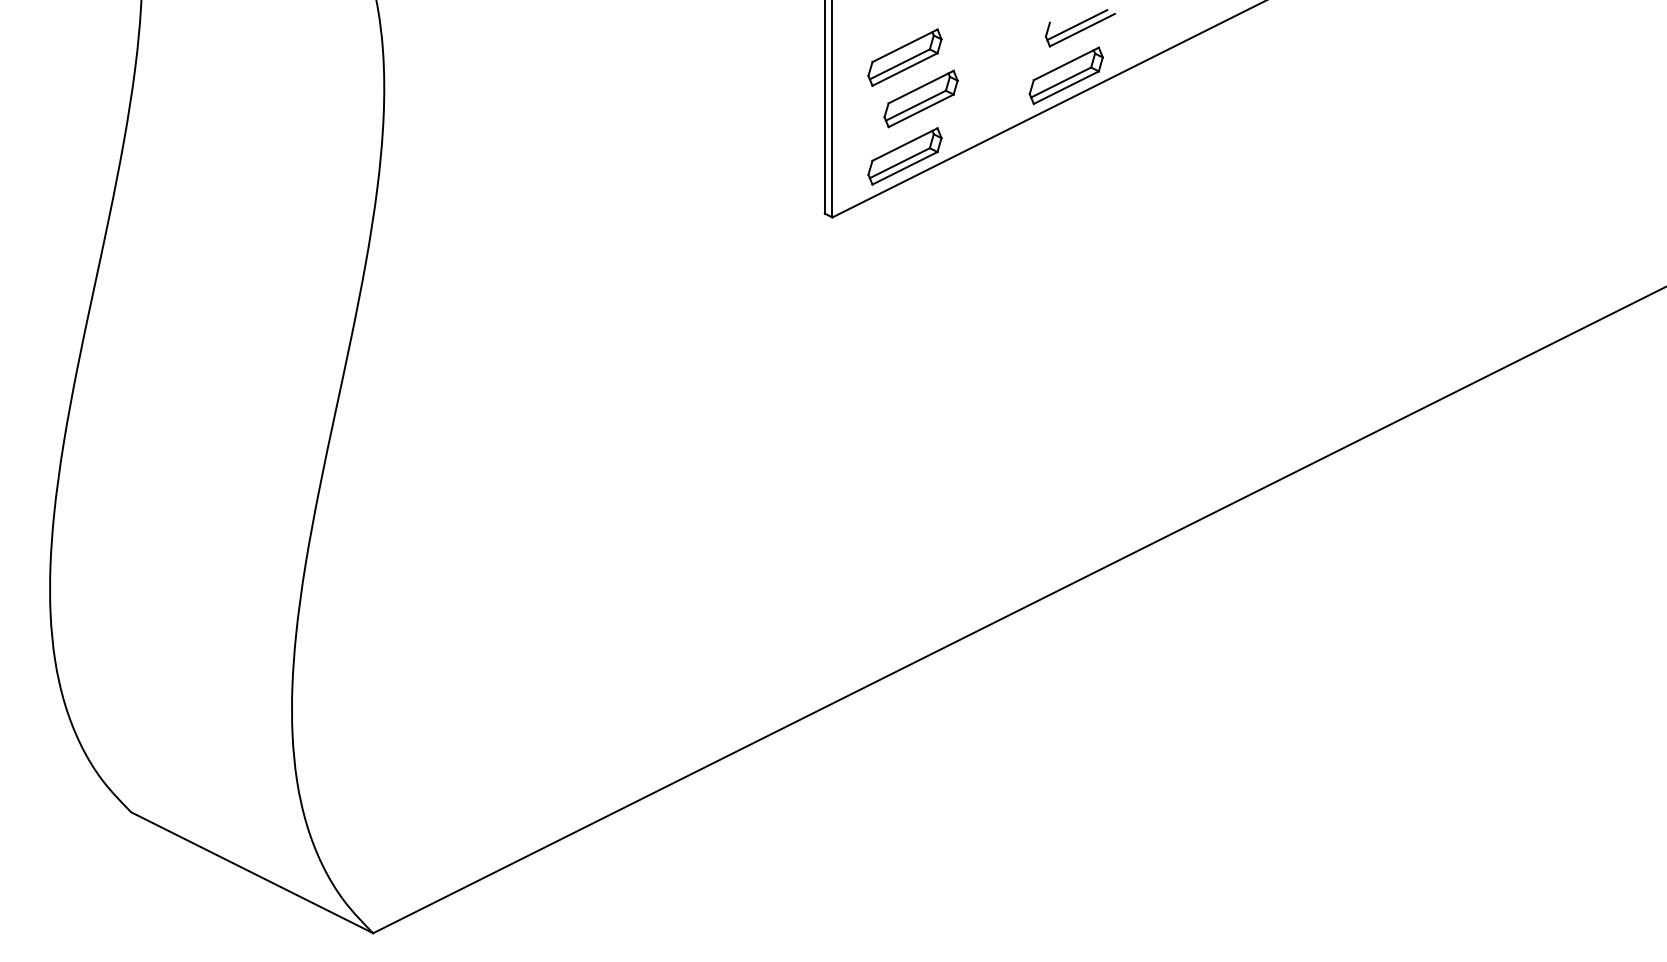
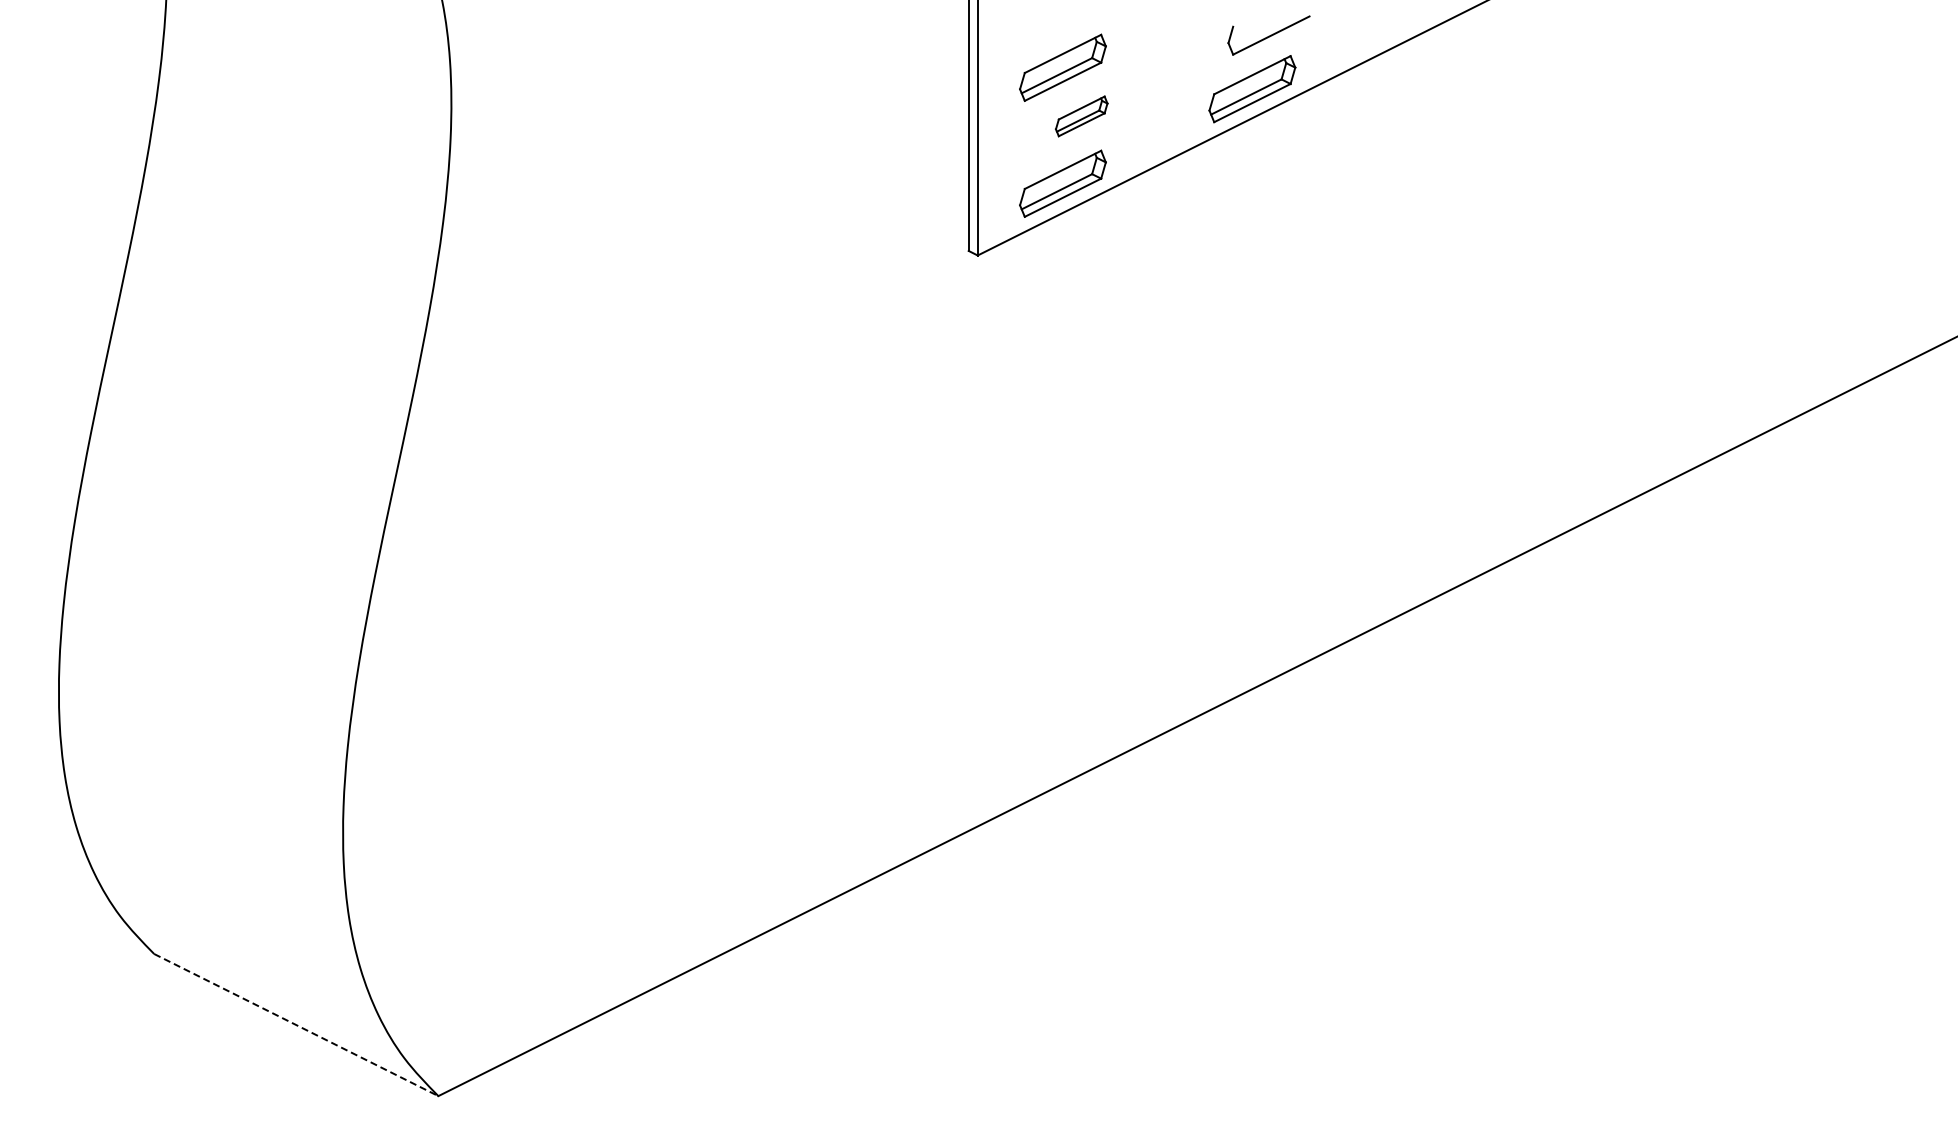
line: (1077, 25) -> (1265, 29), removed
part: (920, 99) -> (1081, 116), size x0.6
line: (252, 873) -> (296, 1025), solid -> dashed

